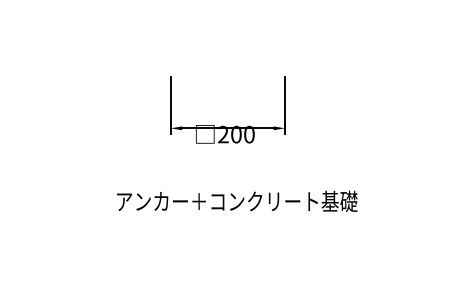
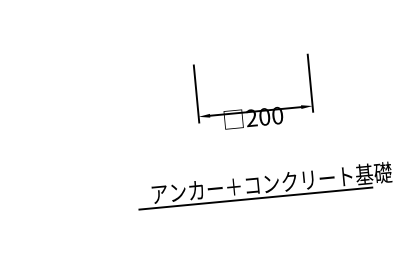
line: (219, 215) -> (255, 199), added

